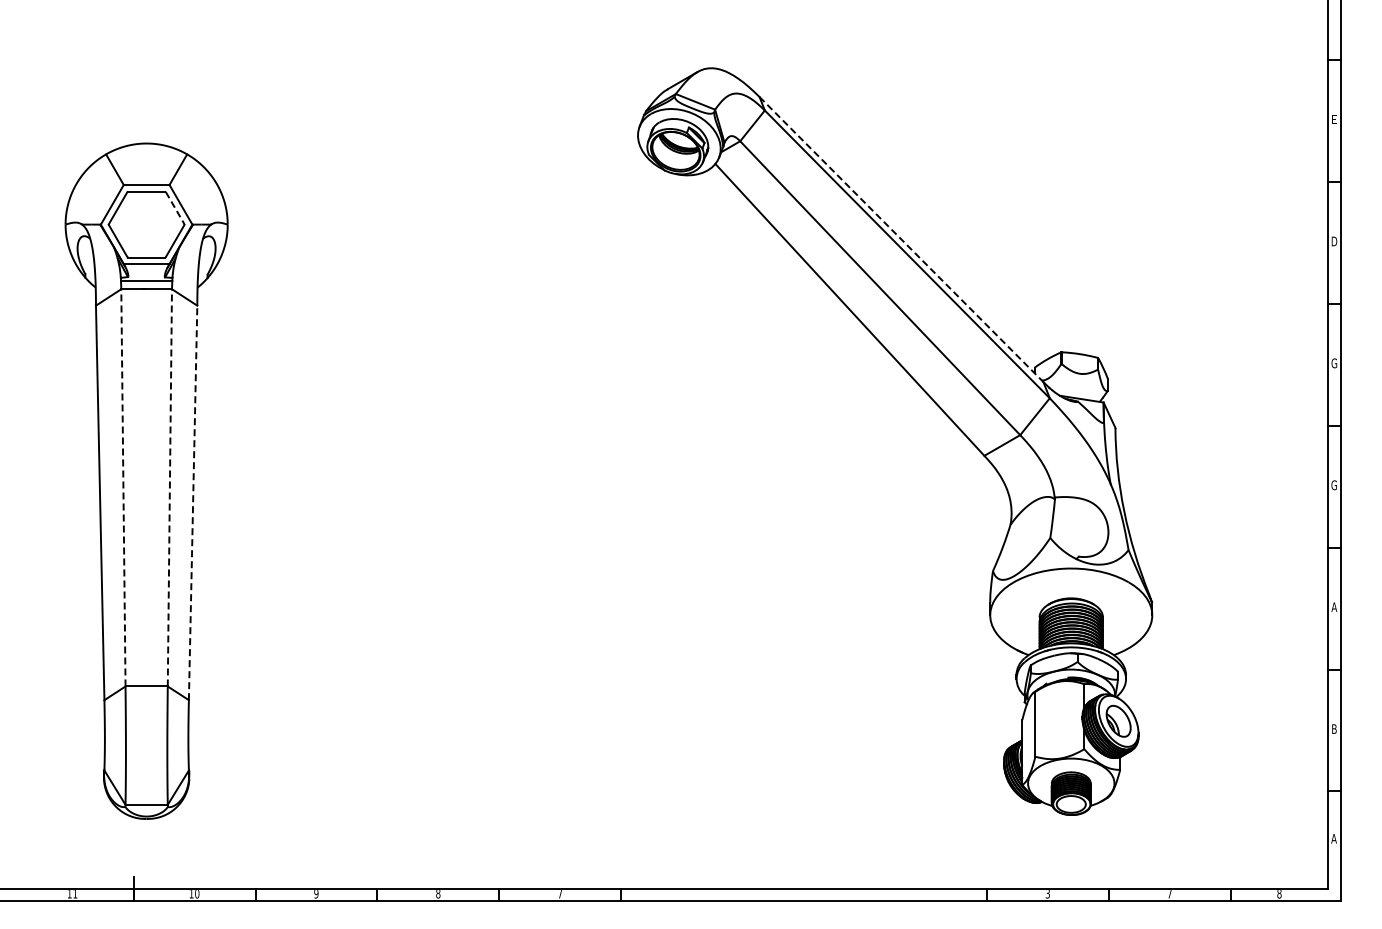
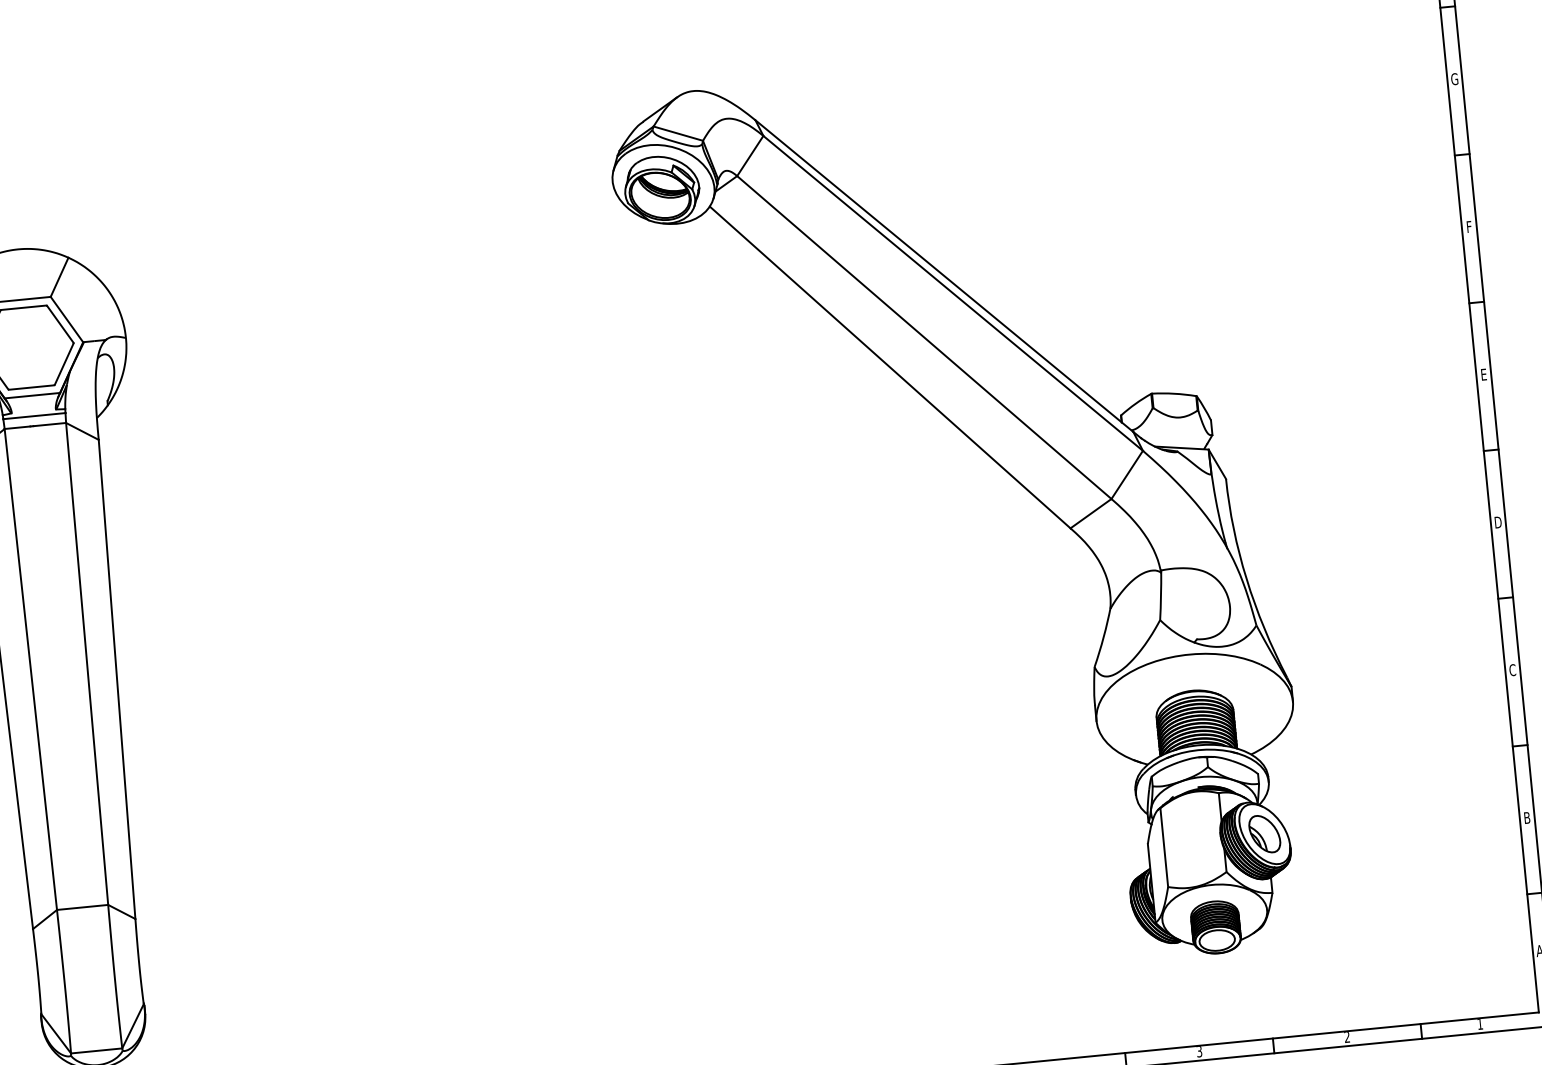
text: (1334, 119) -> (1454, 79), E -> G
line: (175, 208) -> (60, 324), dashed -> solid
line: (901, 239) -> (944, 276), dashed -> solid
text: (1334, 241) -> (1469, 226), D -> F
text: (1334, 363) -> (1483, 374), G -> E
text: (1334, 485) -> (1498, 522), G -> D
line: (123, 487) -> (30, 669), dashed -> solid
line: (169, 487) -> (86, 663), dashed -> solid
line: (193, 502) -> (117, 678), dashed -> solid
text: (1334, 607) -> (1512, 670), A -> C
text: (1169, 894) -> (1346, 1038), 7 -> 2
text: (1279, 894) -> (1480, 1024), 8 -> 1

